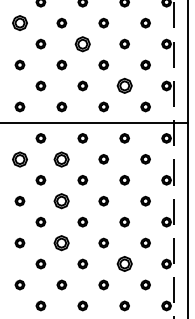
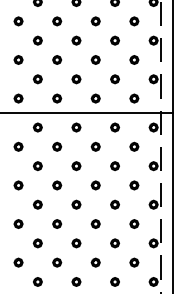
part: (19, 23) -> (18, 21), size x0.62
part: (82, 43) -> (76, 40), size x0.62
part: (124, 86) -> (114, 79), size x0.62
part: (19, 158) -> (18, 146), size x0.62
part: (62, 158) -> (57, 146), size x0.62
part: (62, 201) -> (57, 185), size x0.62
part: (62, 242) -> (57, 223), size x0.62
part: (124, 264) -> (114, 243), size x0.62

